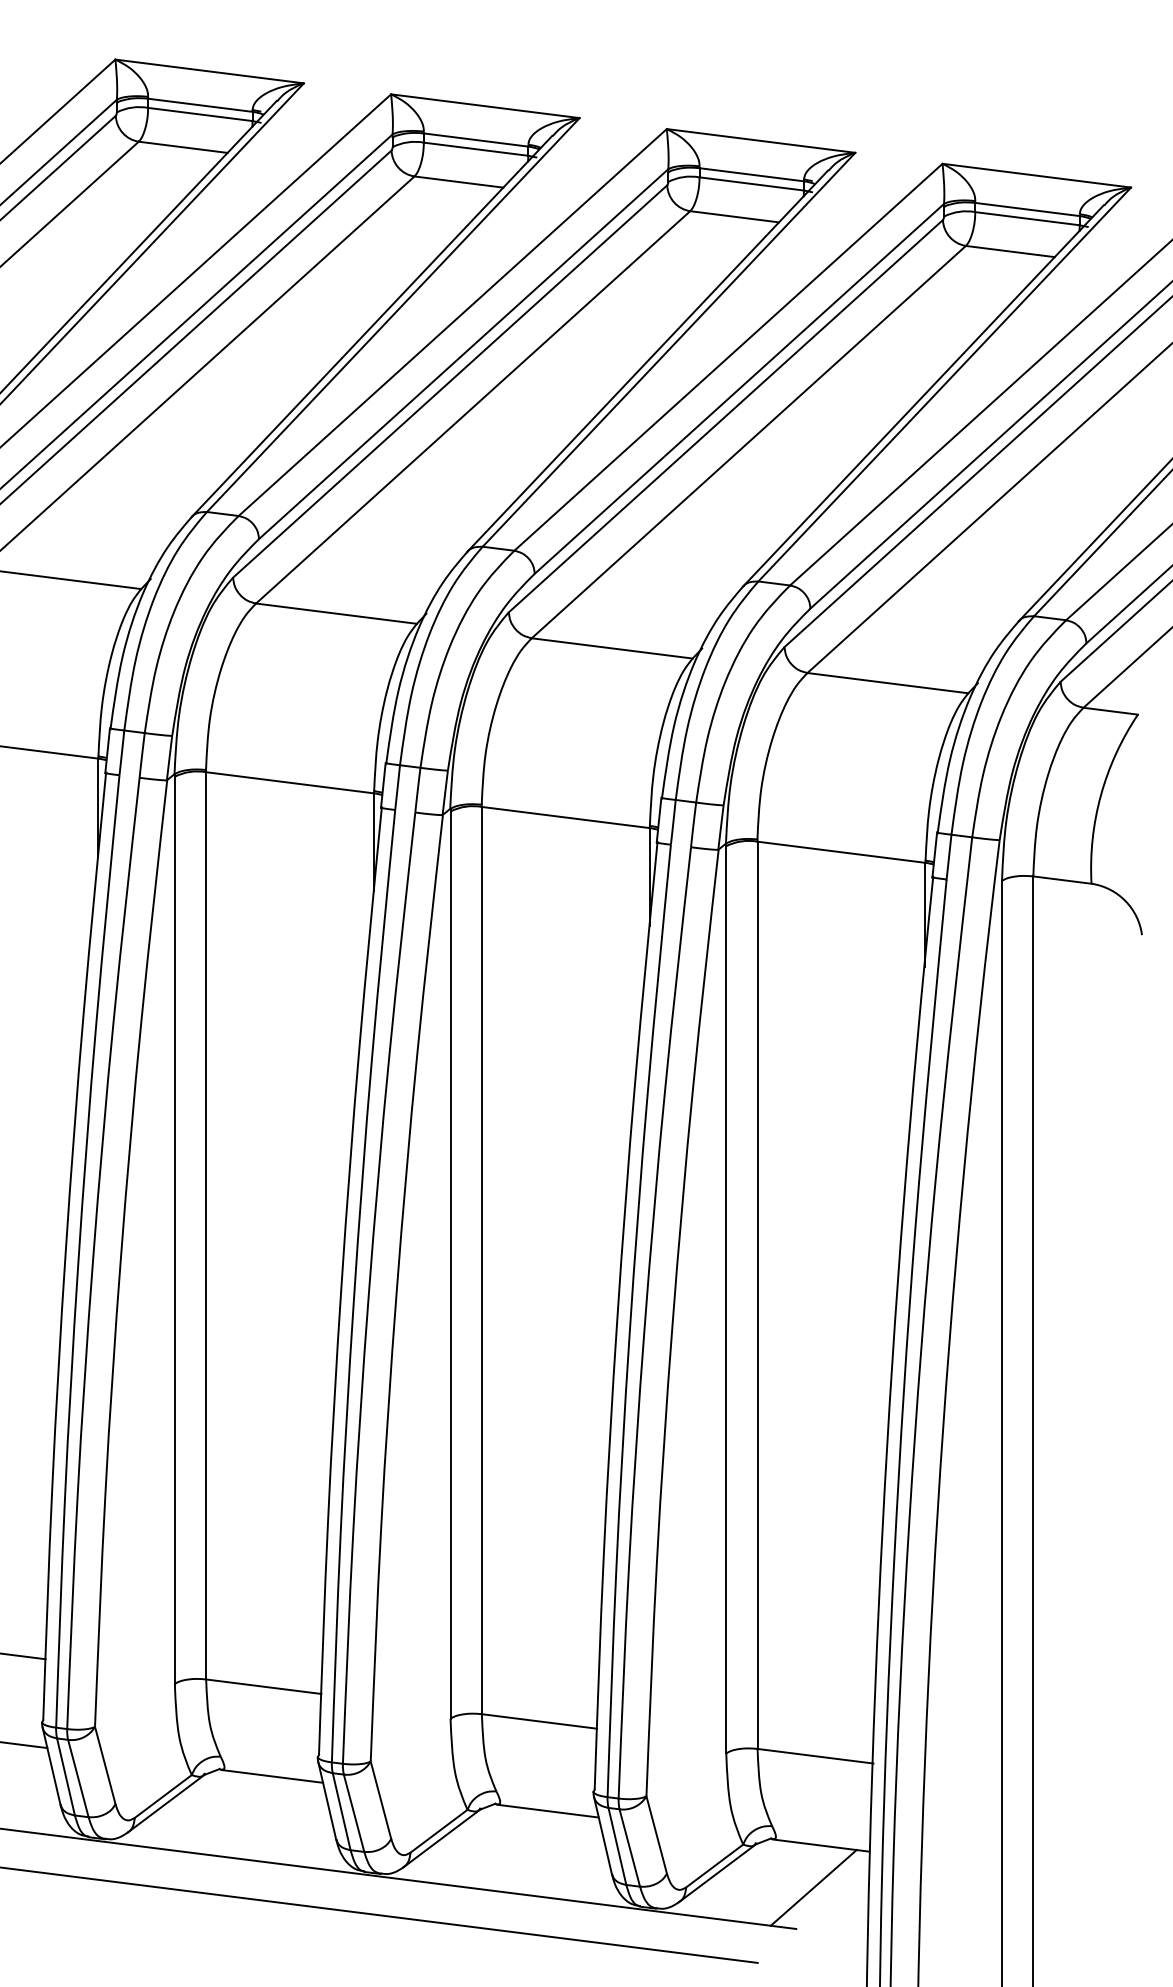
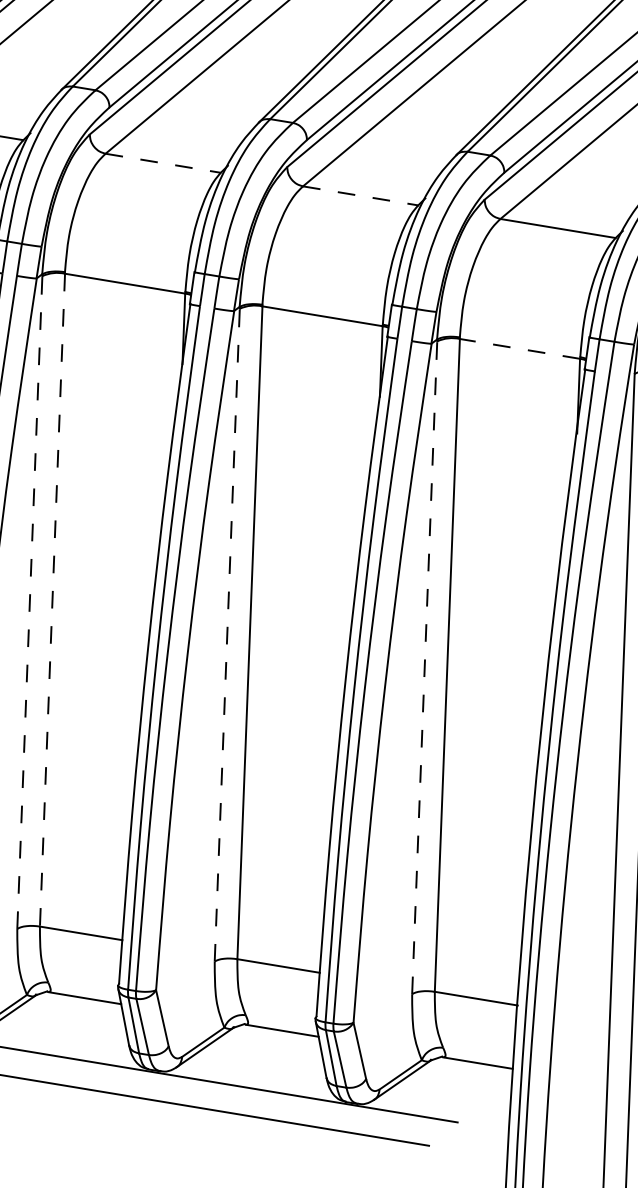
line: (336, 613) -> (163, 163), solid -> dashed
line: (612, 648) -> (360, 195), solid -> dashed
line: (841, 852) -> (519, 349), solid -> dashed
line: (206, 1225) -> (52, 599), solid -> dashed
line: (174, 1230) -> (29, 602), solid -> dashed
line: (450, 1265) -> (227, 635), solid -> dashed
line: (726, 1299) -> (424, 667), solid -> dashed
line: (813, 1887) -> (471, 1093), removed

